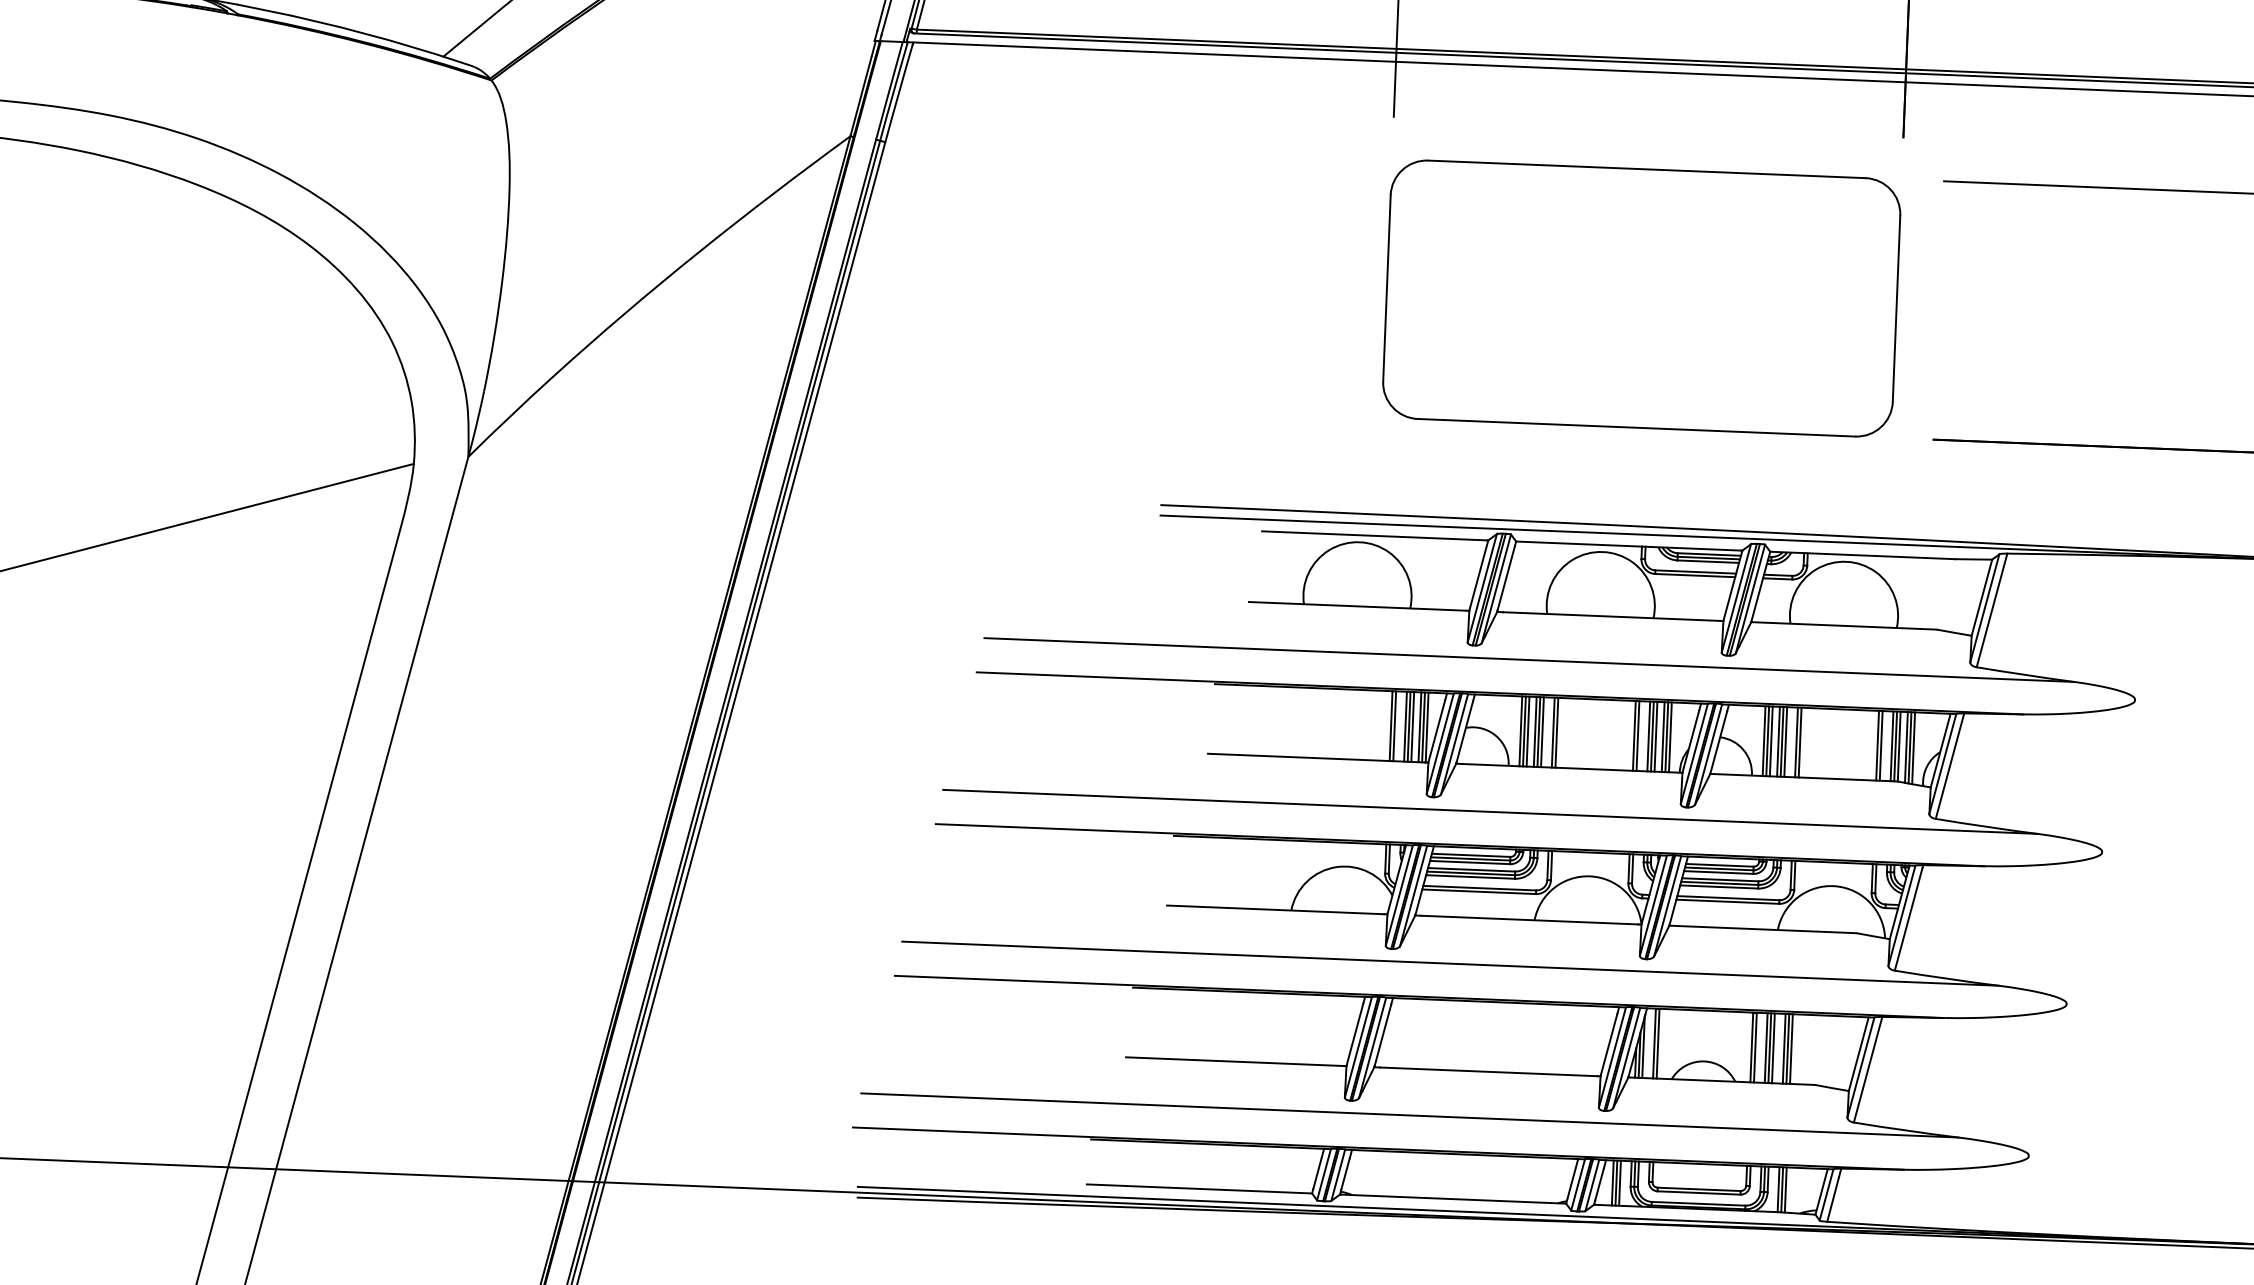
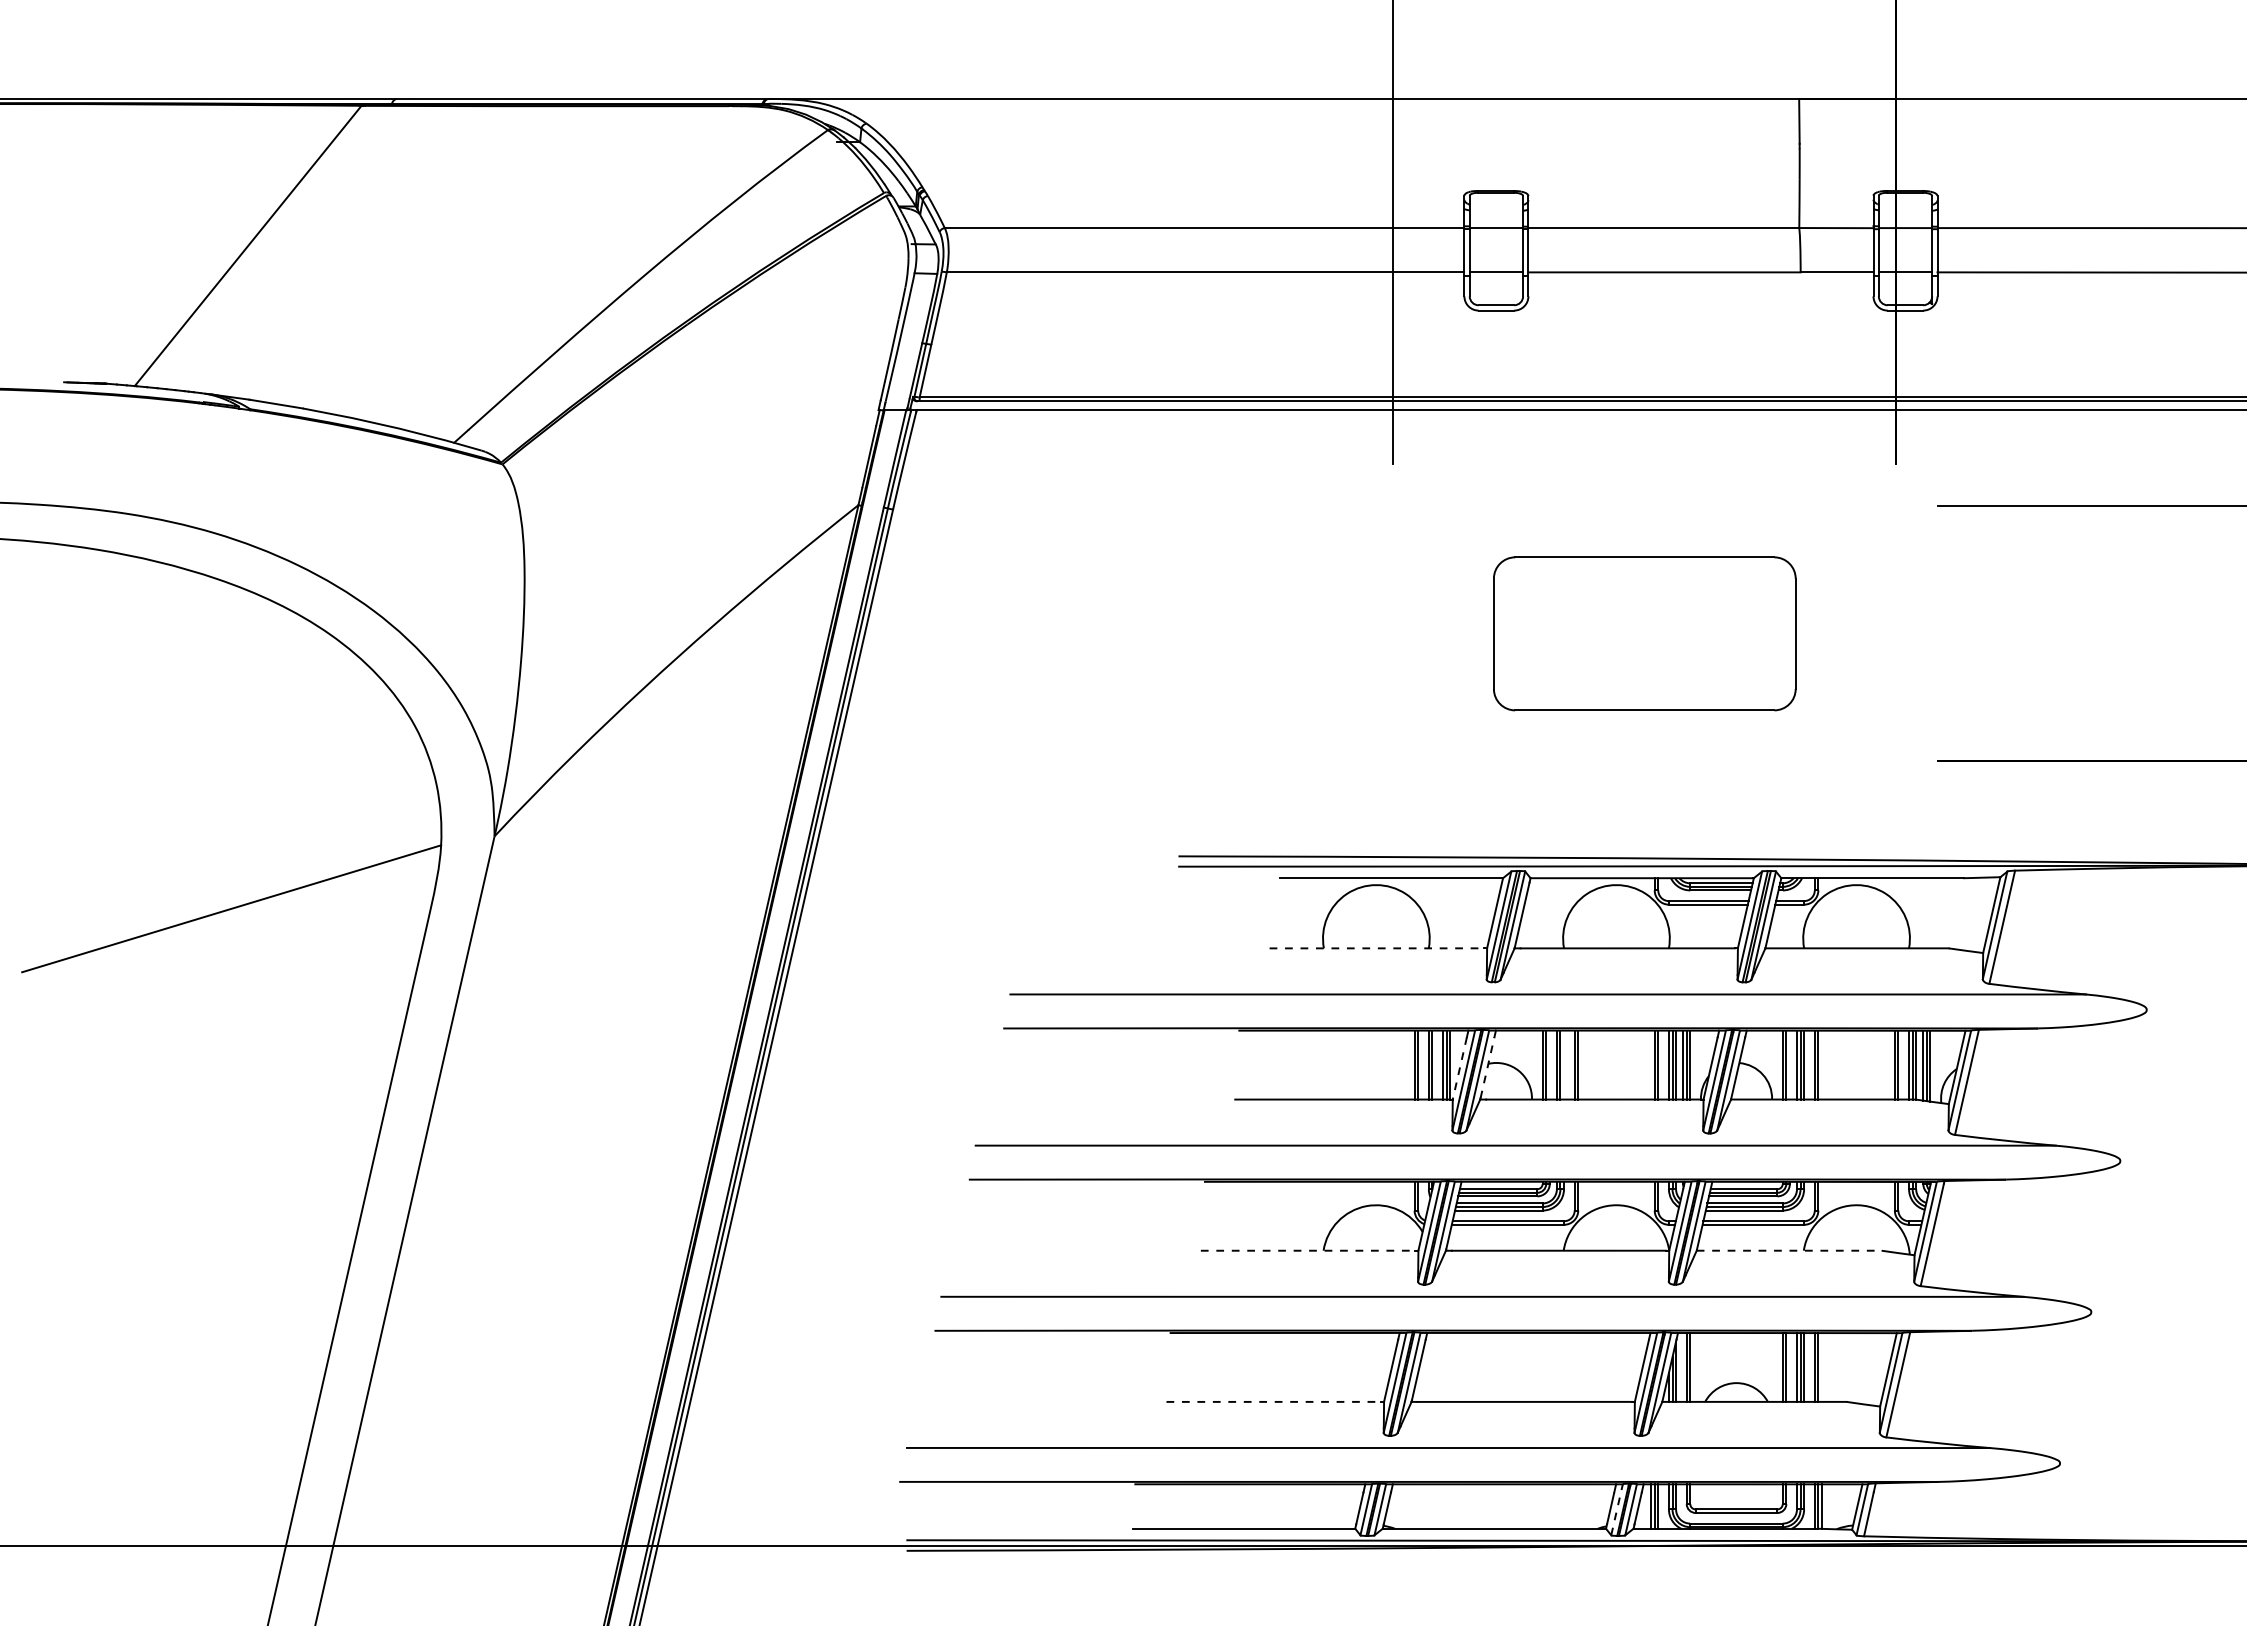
part: (1641, 298) -> (1644, 633), size x0.6
line: (1358, 606) -> (1377, 948), solid -> dashed
line: (1412, 726) -> (1435, 1064), removed
line: (1436, 731) -> (1459, 1068), solid -> dashed
line: (1464, 731) -> (1487, 1067), solid -> dashed
line: (1527, 731) -> (1549, 1064), removed
line: (1542, 731) -> (1564, 1064), removed
line: (1770, 740) -> (1789, 1064), removed
line: (1276, 909) -> (1308, 1250), solid -> dashed
line: (1763, 929) -> (1789, 1250), solid -> dashed
line: (1791, 1049) -> (1821, 1367), removed
line: (1235, 1061) -> (1274, 1401), solid -> dashed
line: (1578, 1184) -> (1617, 1509), solid -> dashed

